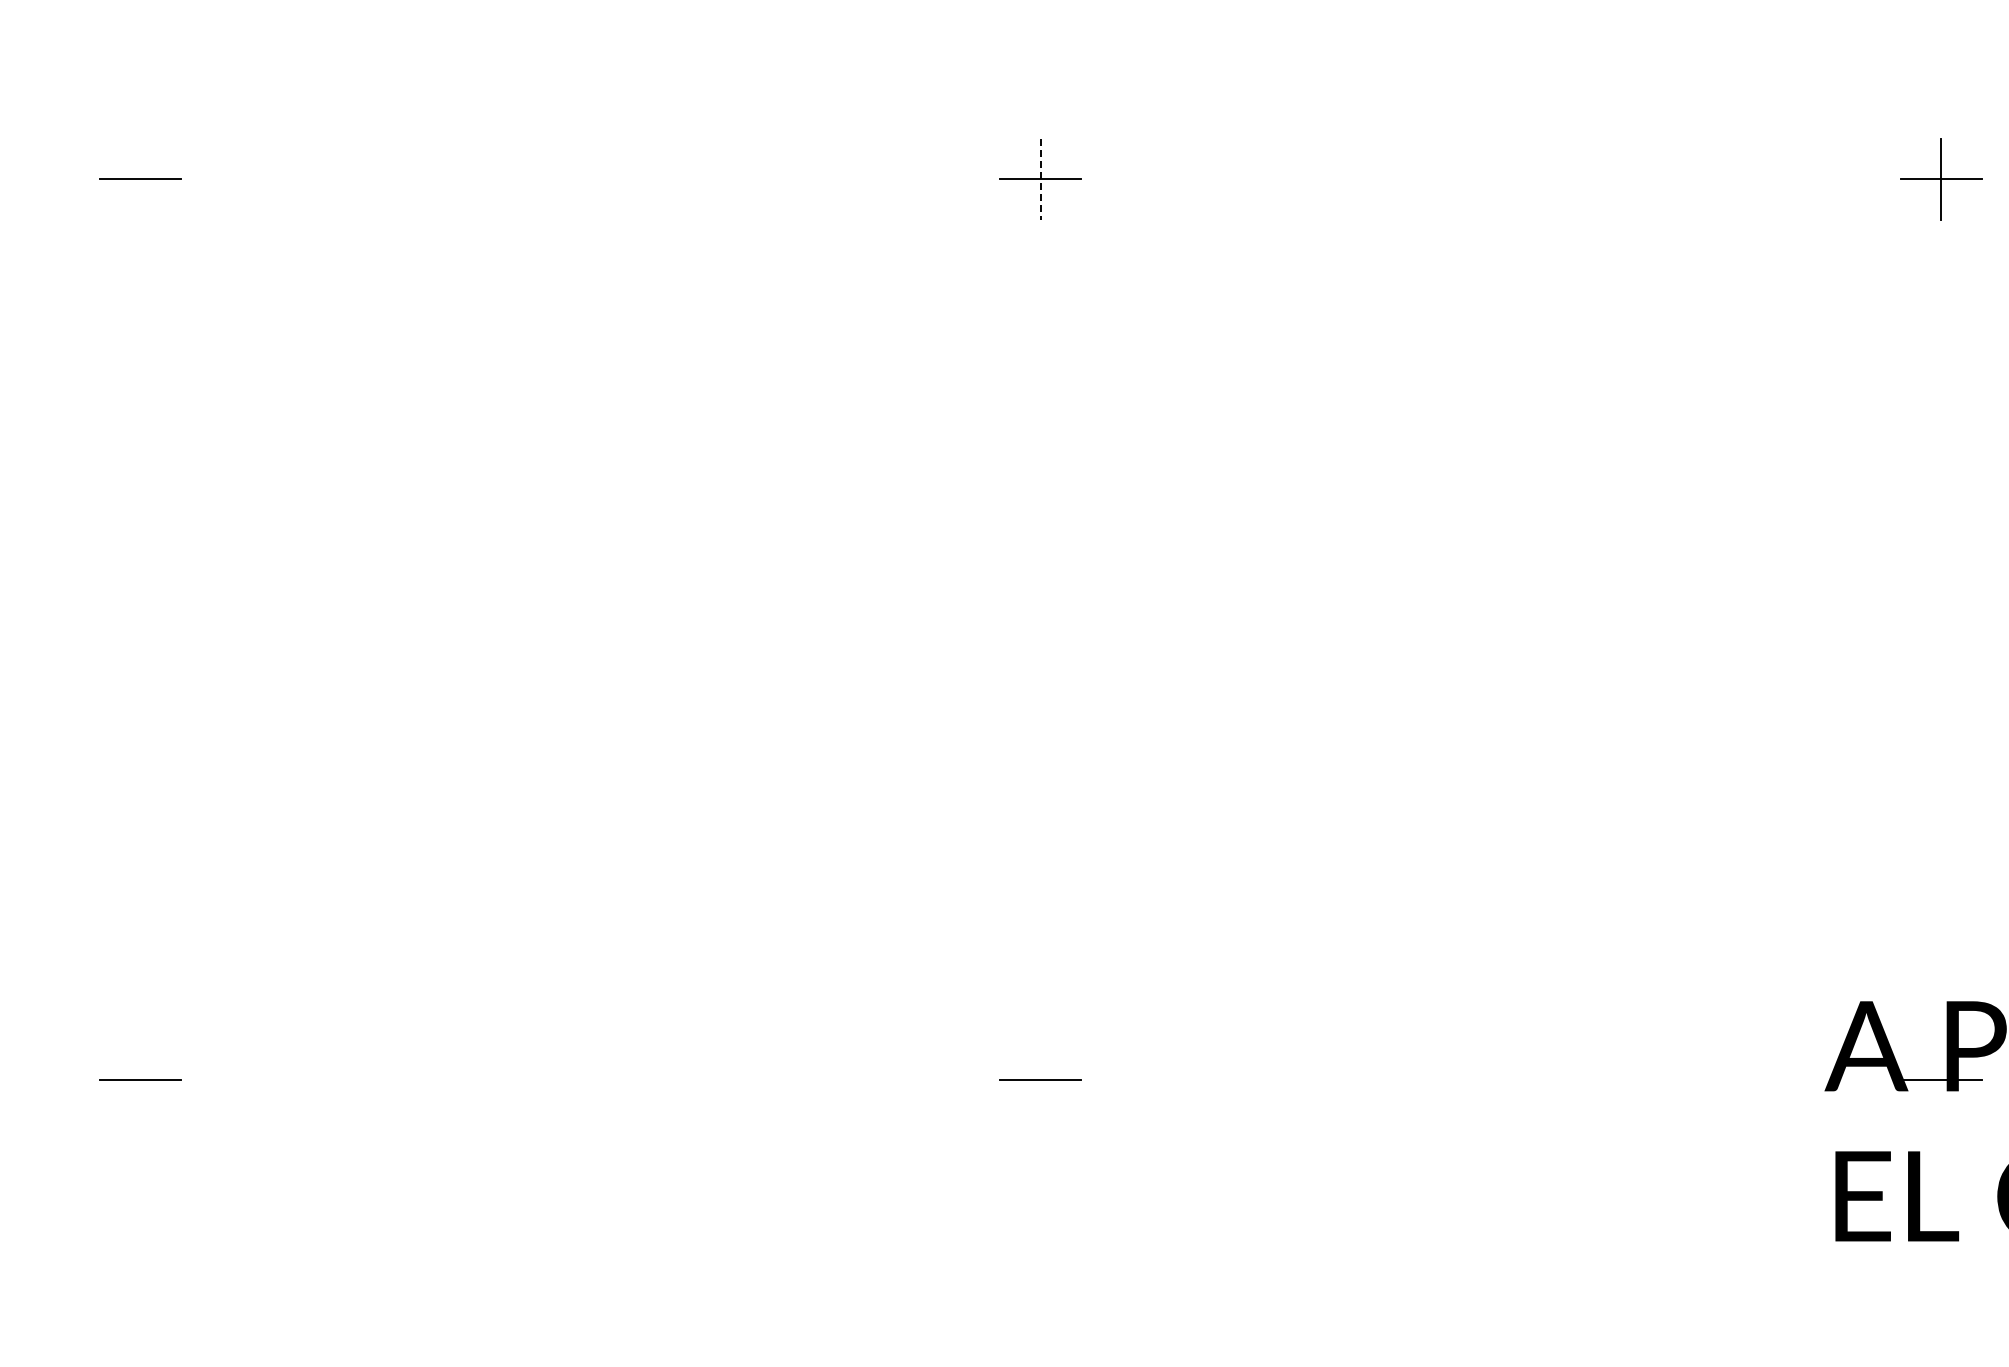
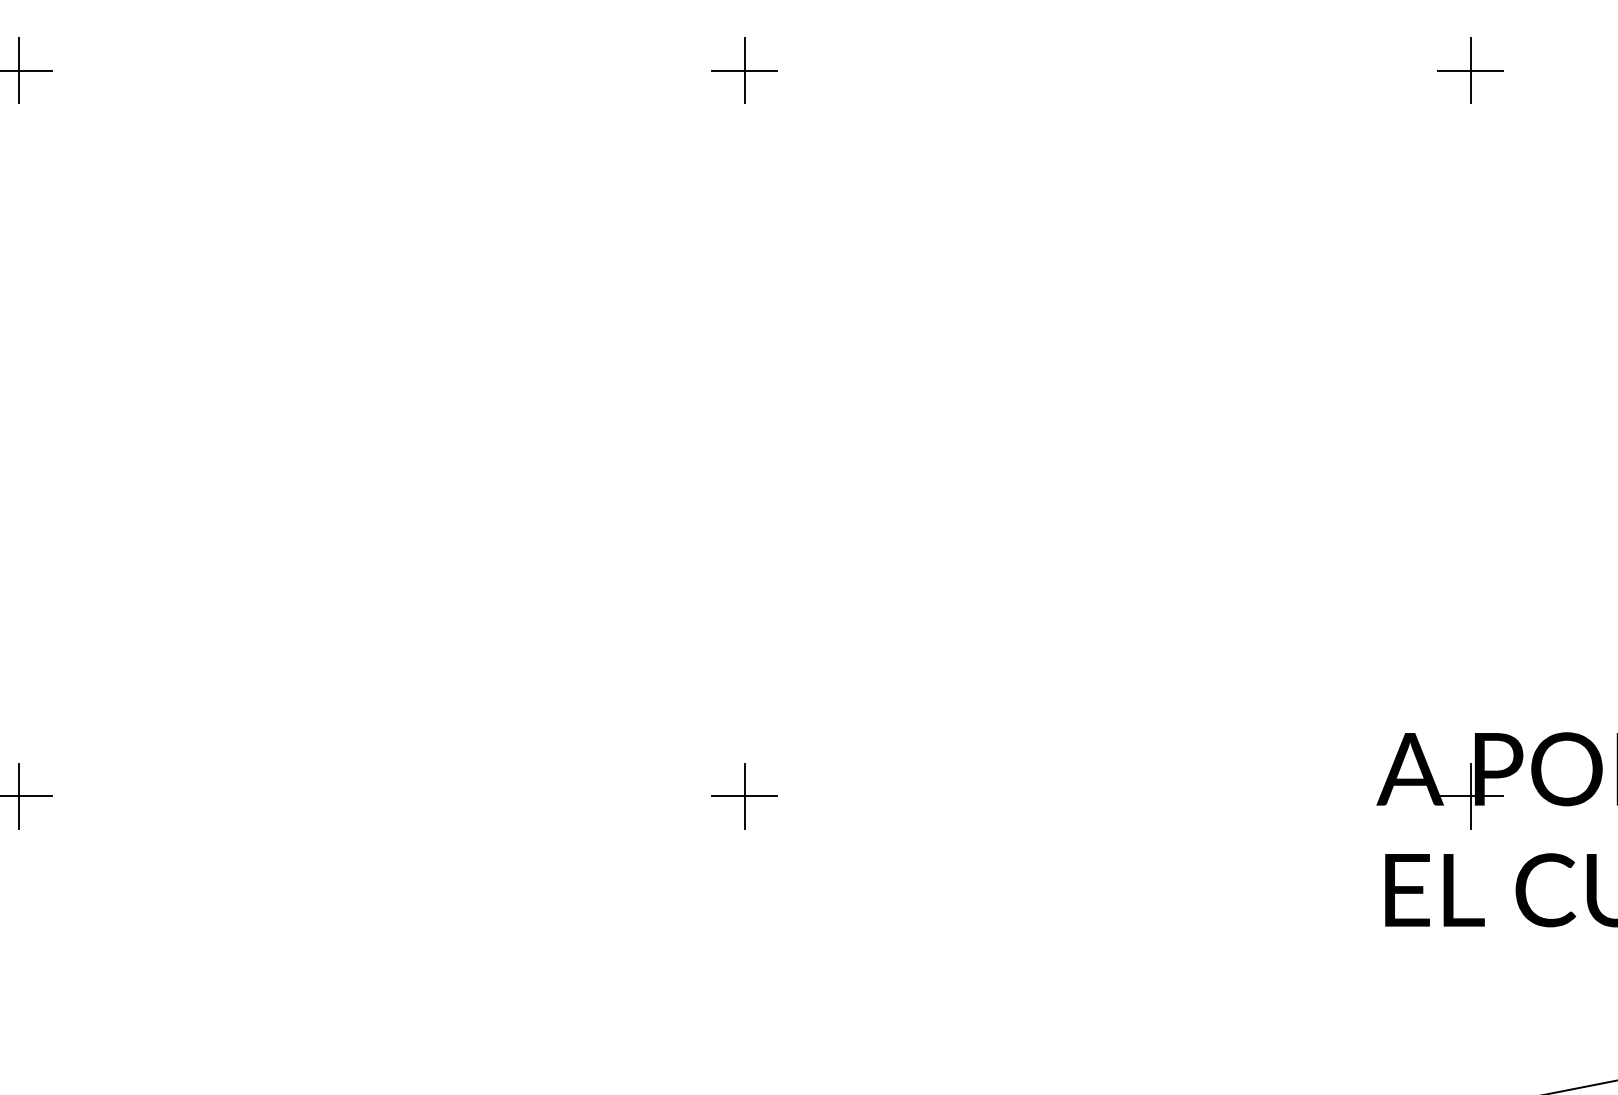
line: (140, 178) -> (18, 69), added
line: (1040, 179) -> (744, 70), dashed -> solid
line: (140, 1079) -> (18, 796), added
line: (1040, 1079) -> (744, 796), added
line: (1941, 1079) -> (1470, 796), added

